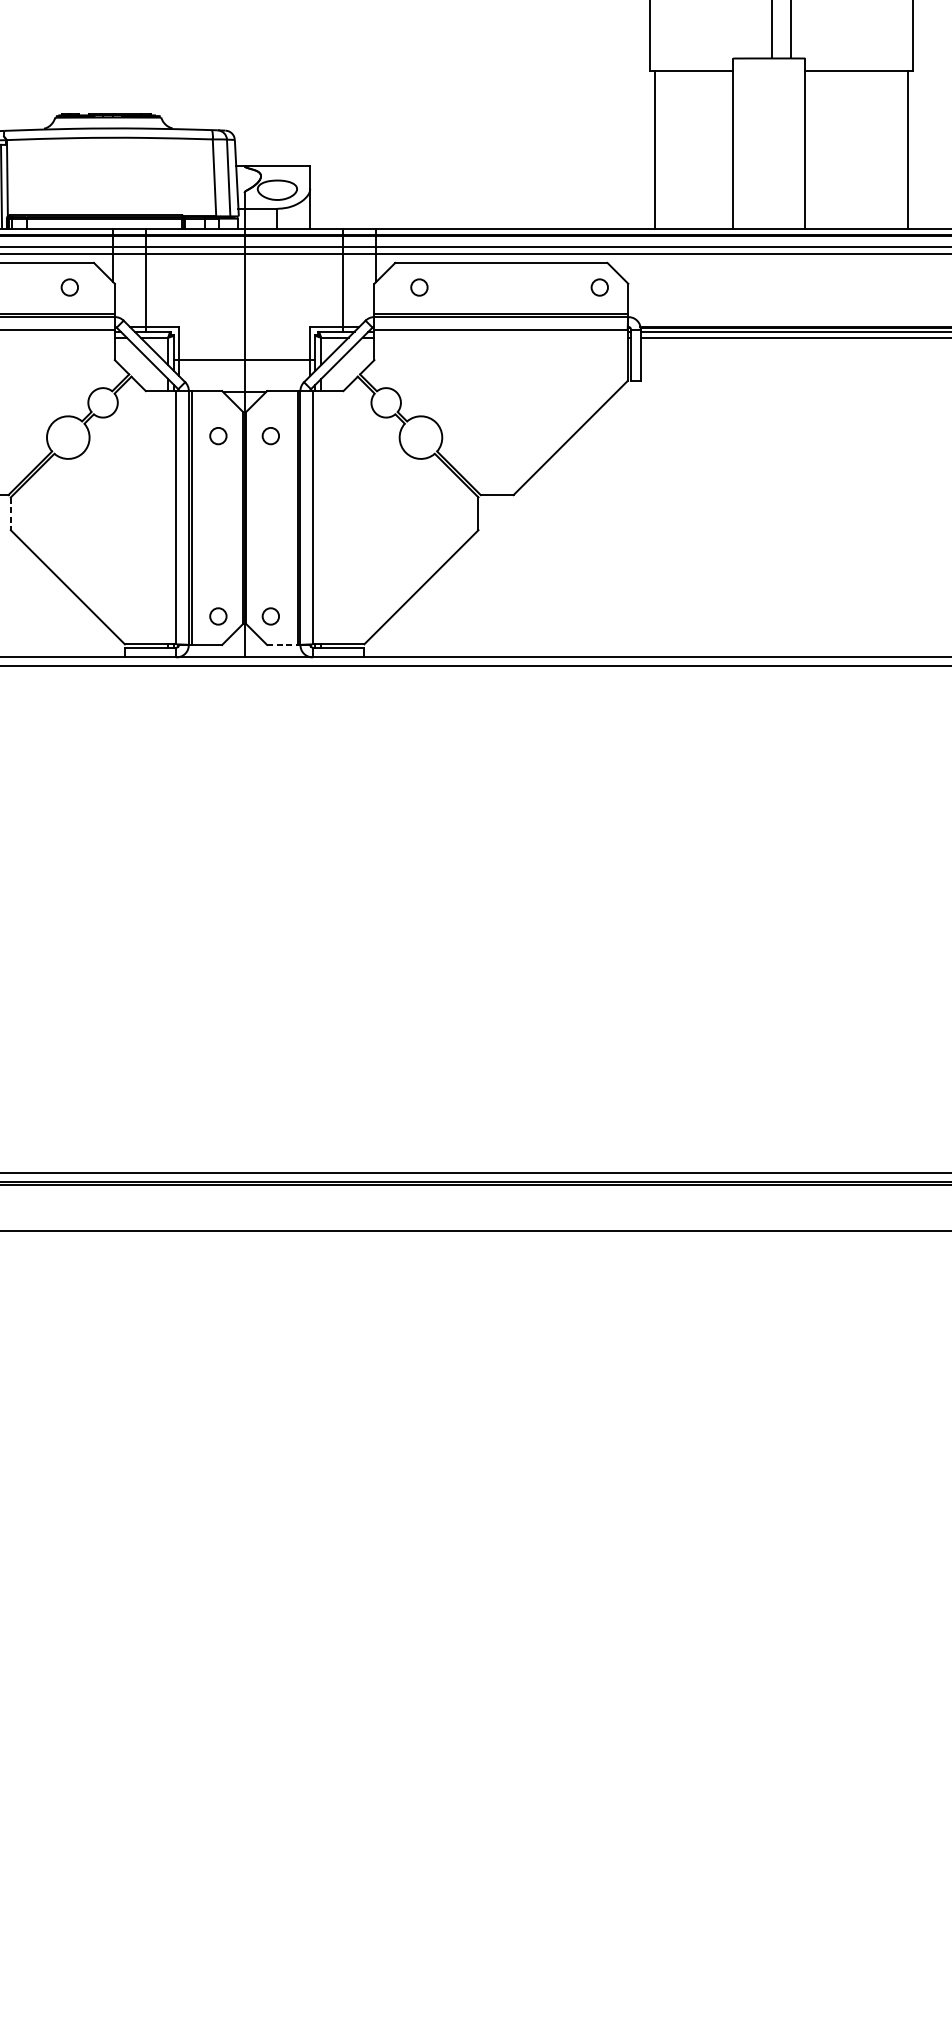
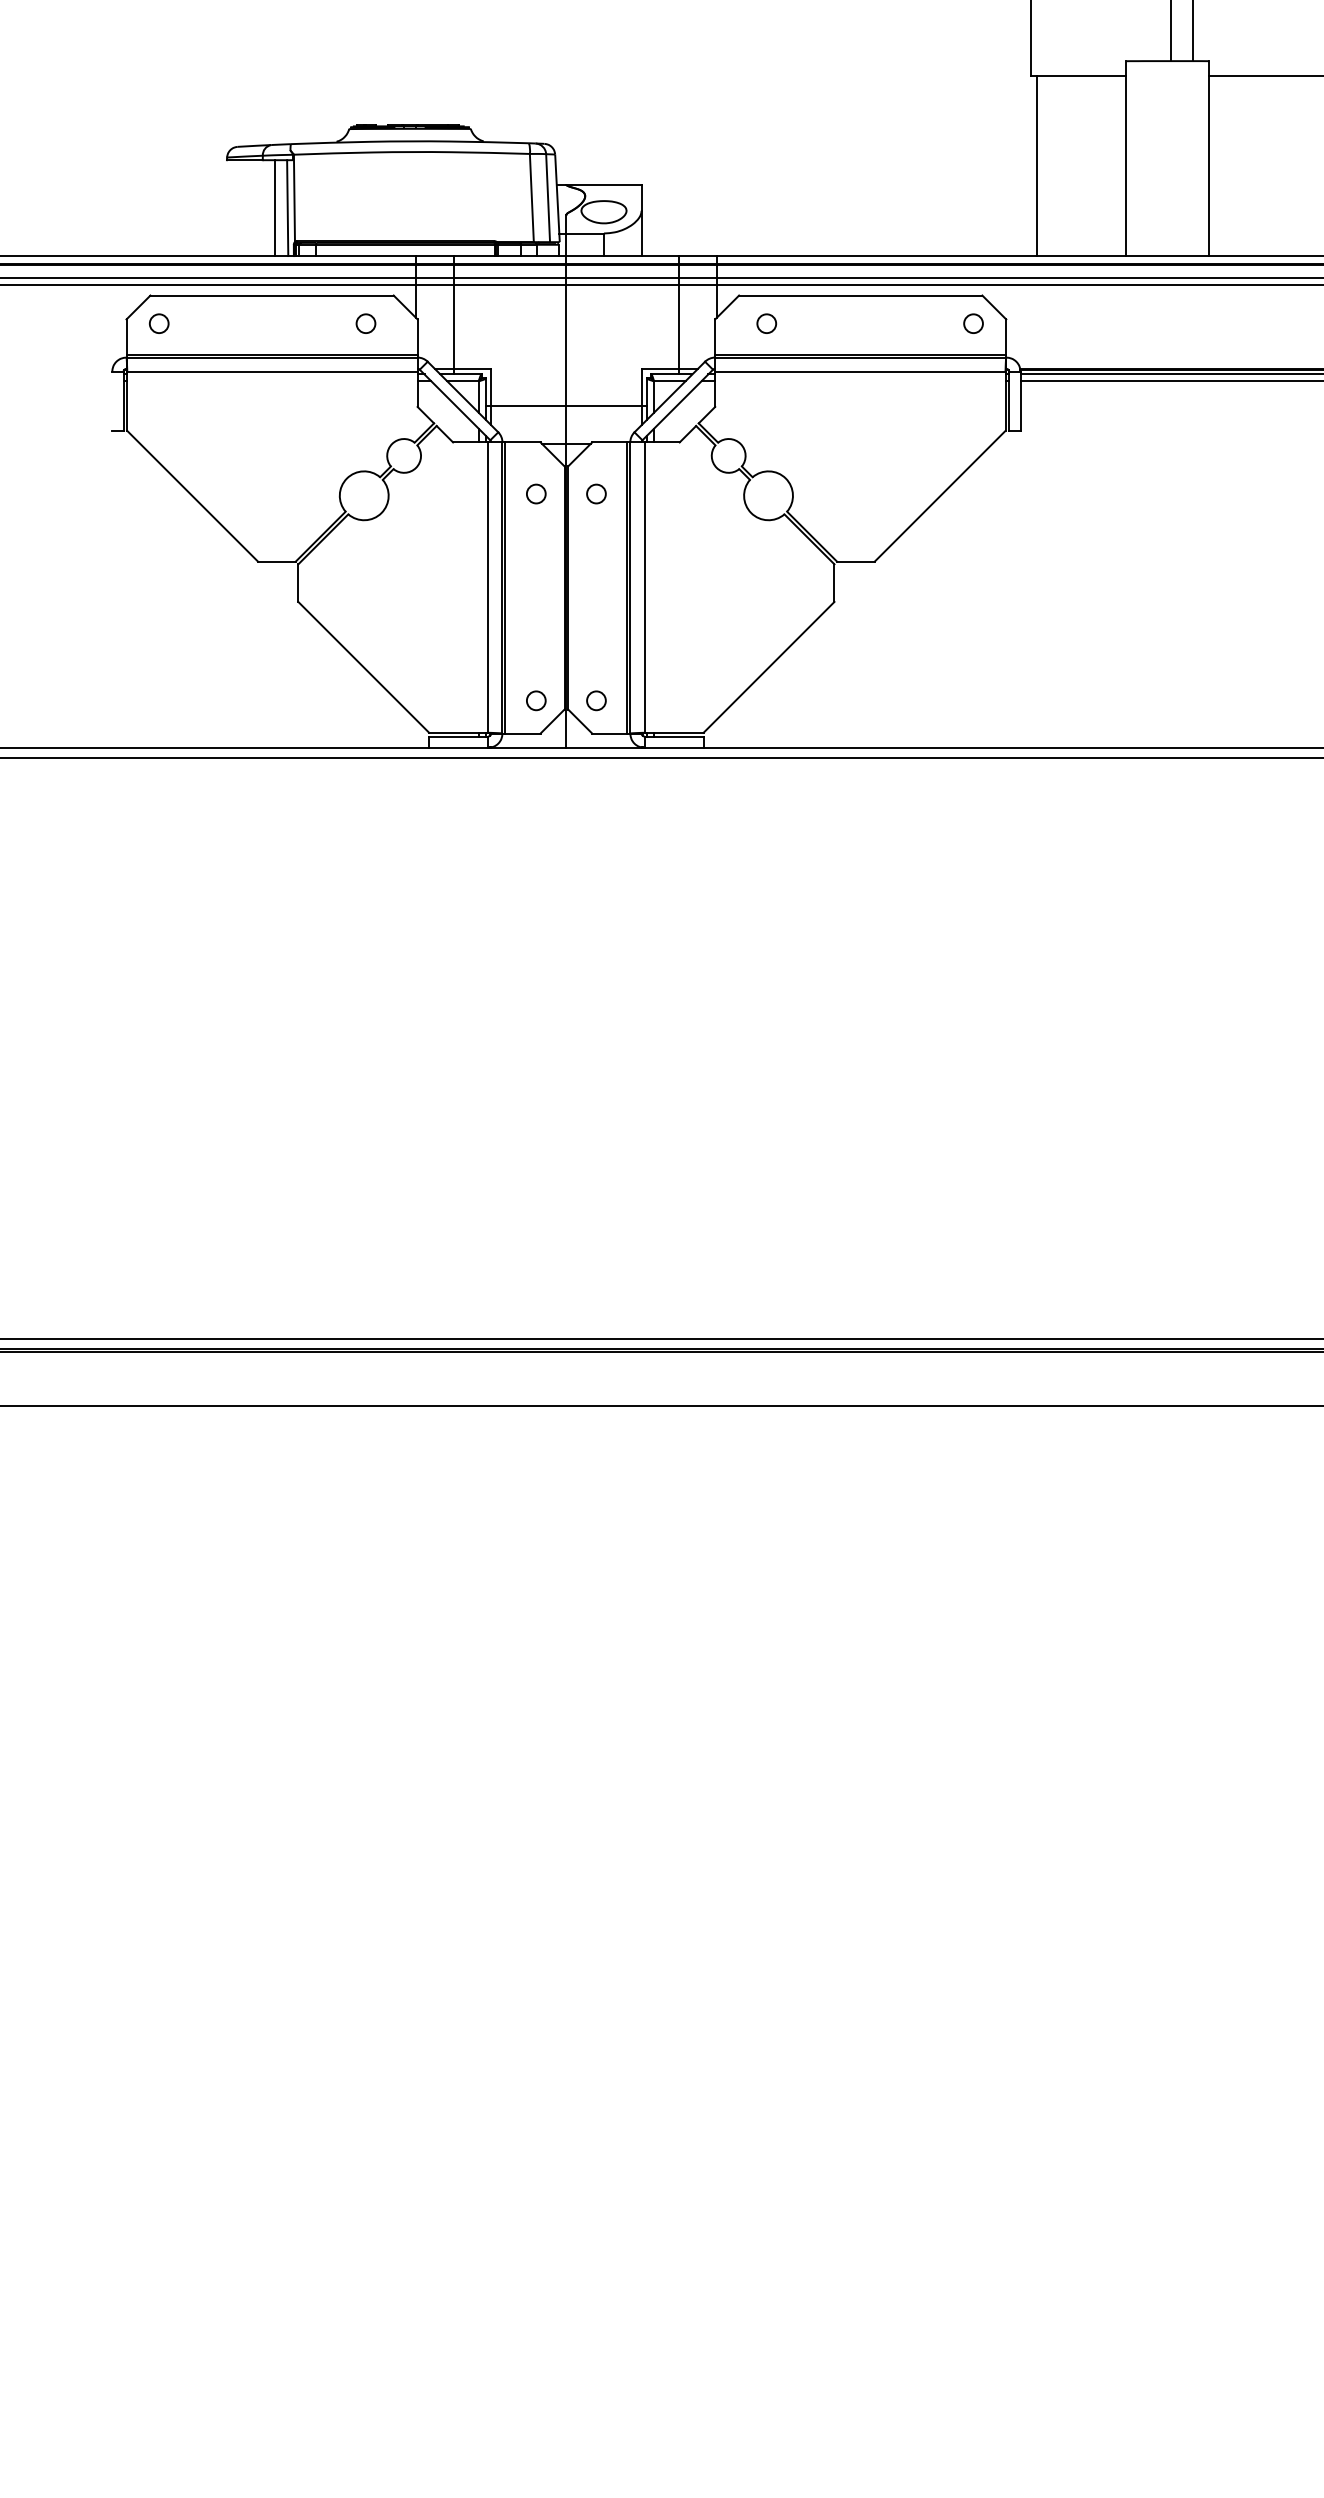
line: (10, 514) -> (298, 583), dashed -> solid
line: (282, 644) -> (609, 733), dashed -> solid

